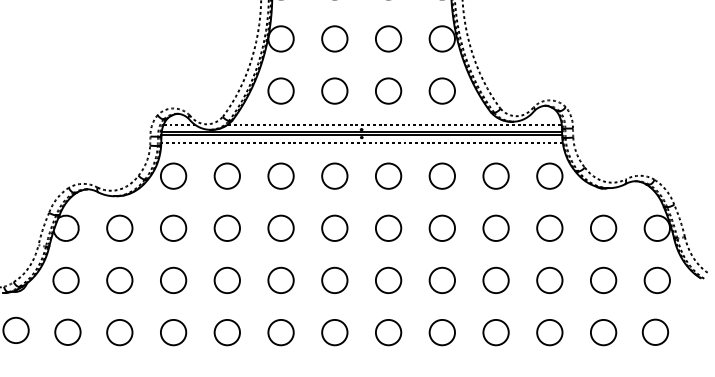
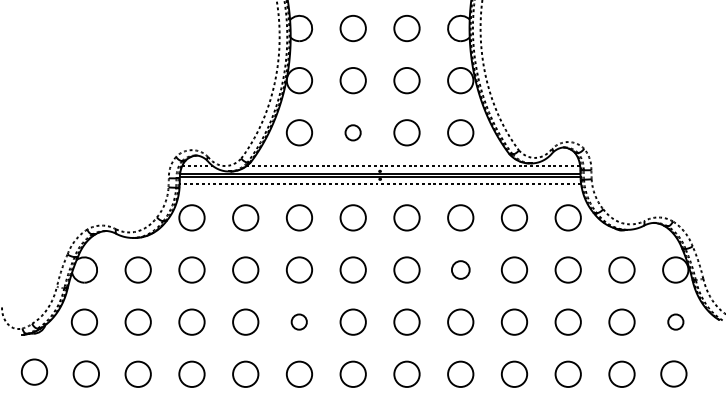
circle: (334, 90) -> (352, 132), size x0.6
circle: (442, 227) -> (460, 269), size x0.7
circle: (280, 279) -> (298, 321), size x0.6
circle: (657, 279) -> (675, 321), size x0.6

